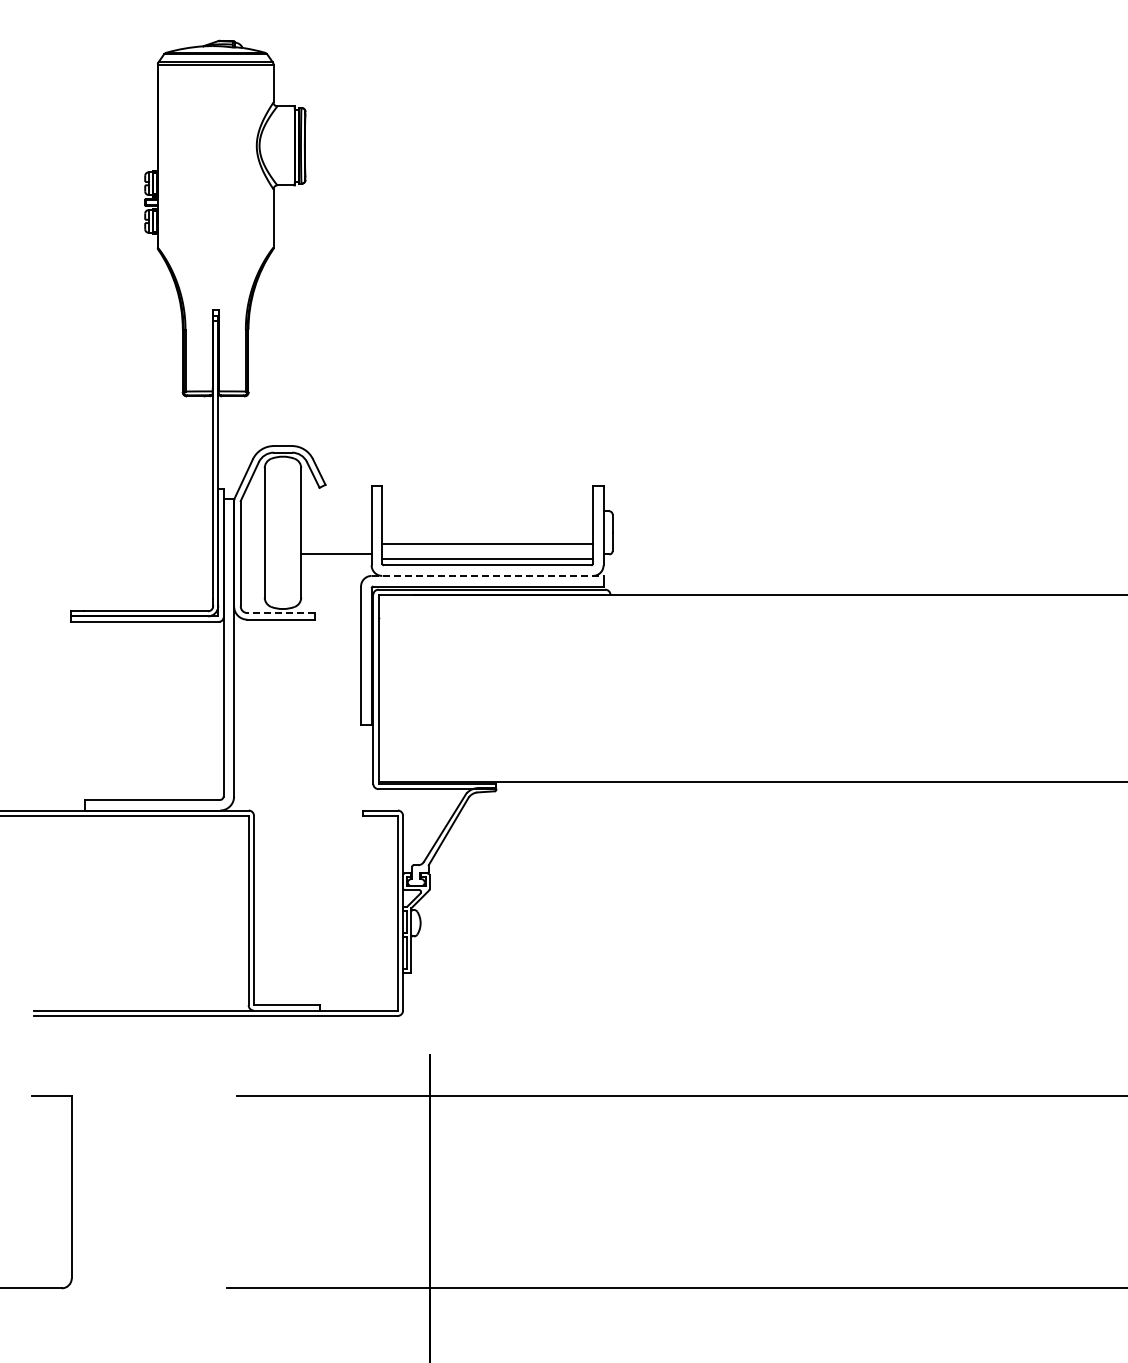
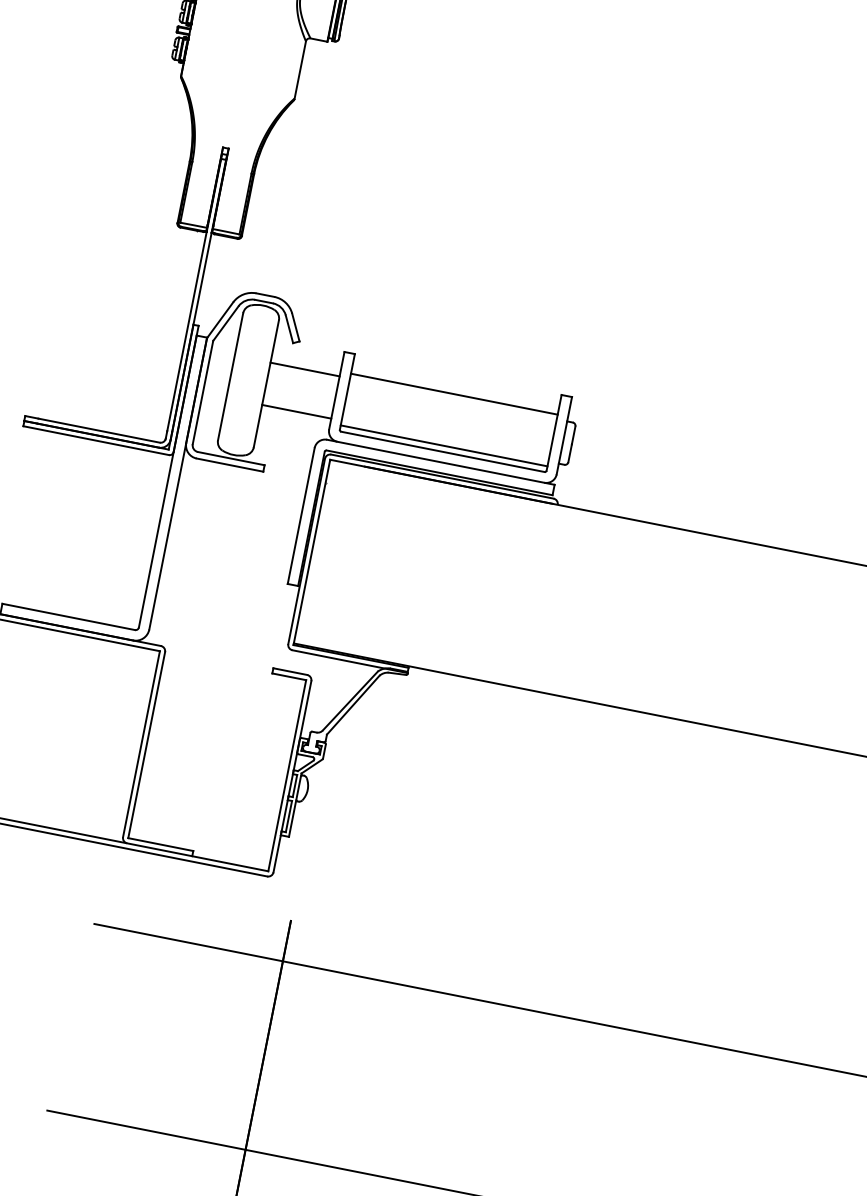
line: (336, 511) -> (305, 369), added
line: (487, 543) -> (454, 394), moved
line: (487, 575) -> (440, 461), dashed -> solid
line: (281, 613) -> (231, 459), dashed -> solid

